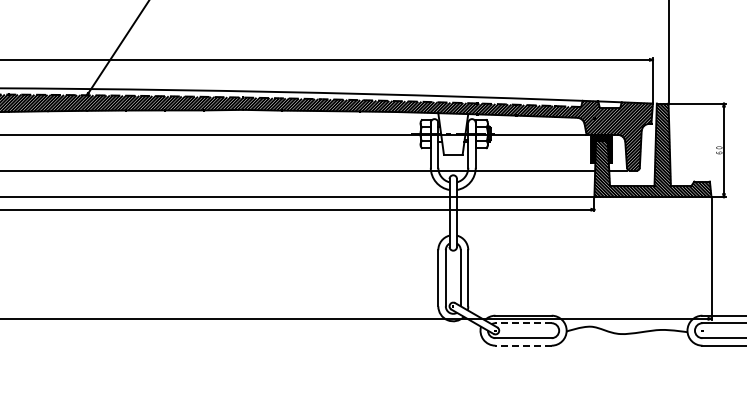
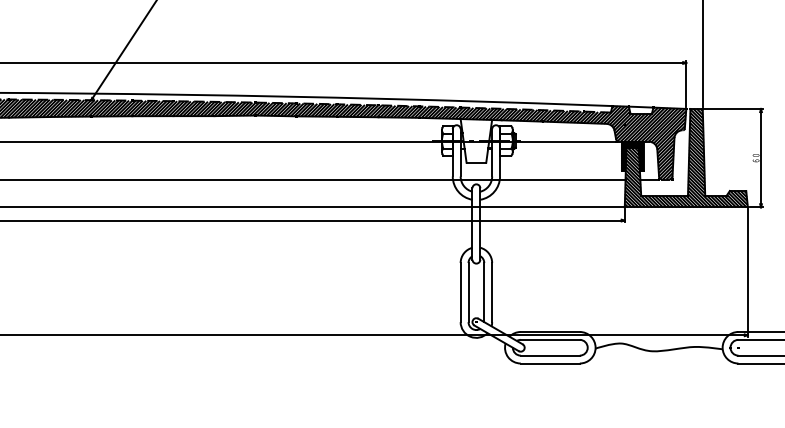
line: (523, 323) -> (550, 340), dashed -> solid
line: (523, 345) -> (550, 363), dashed -> solid

